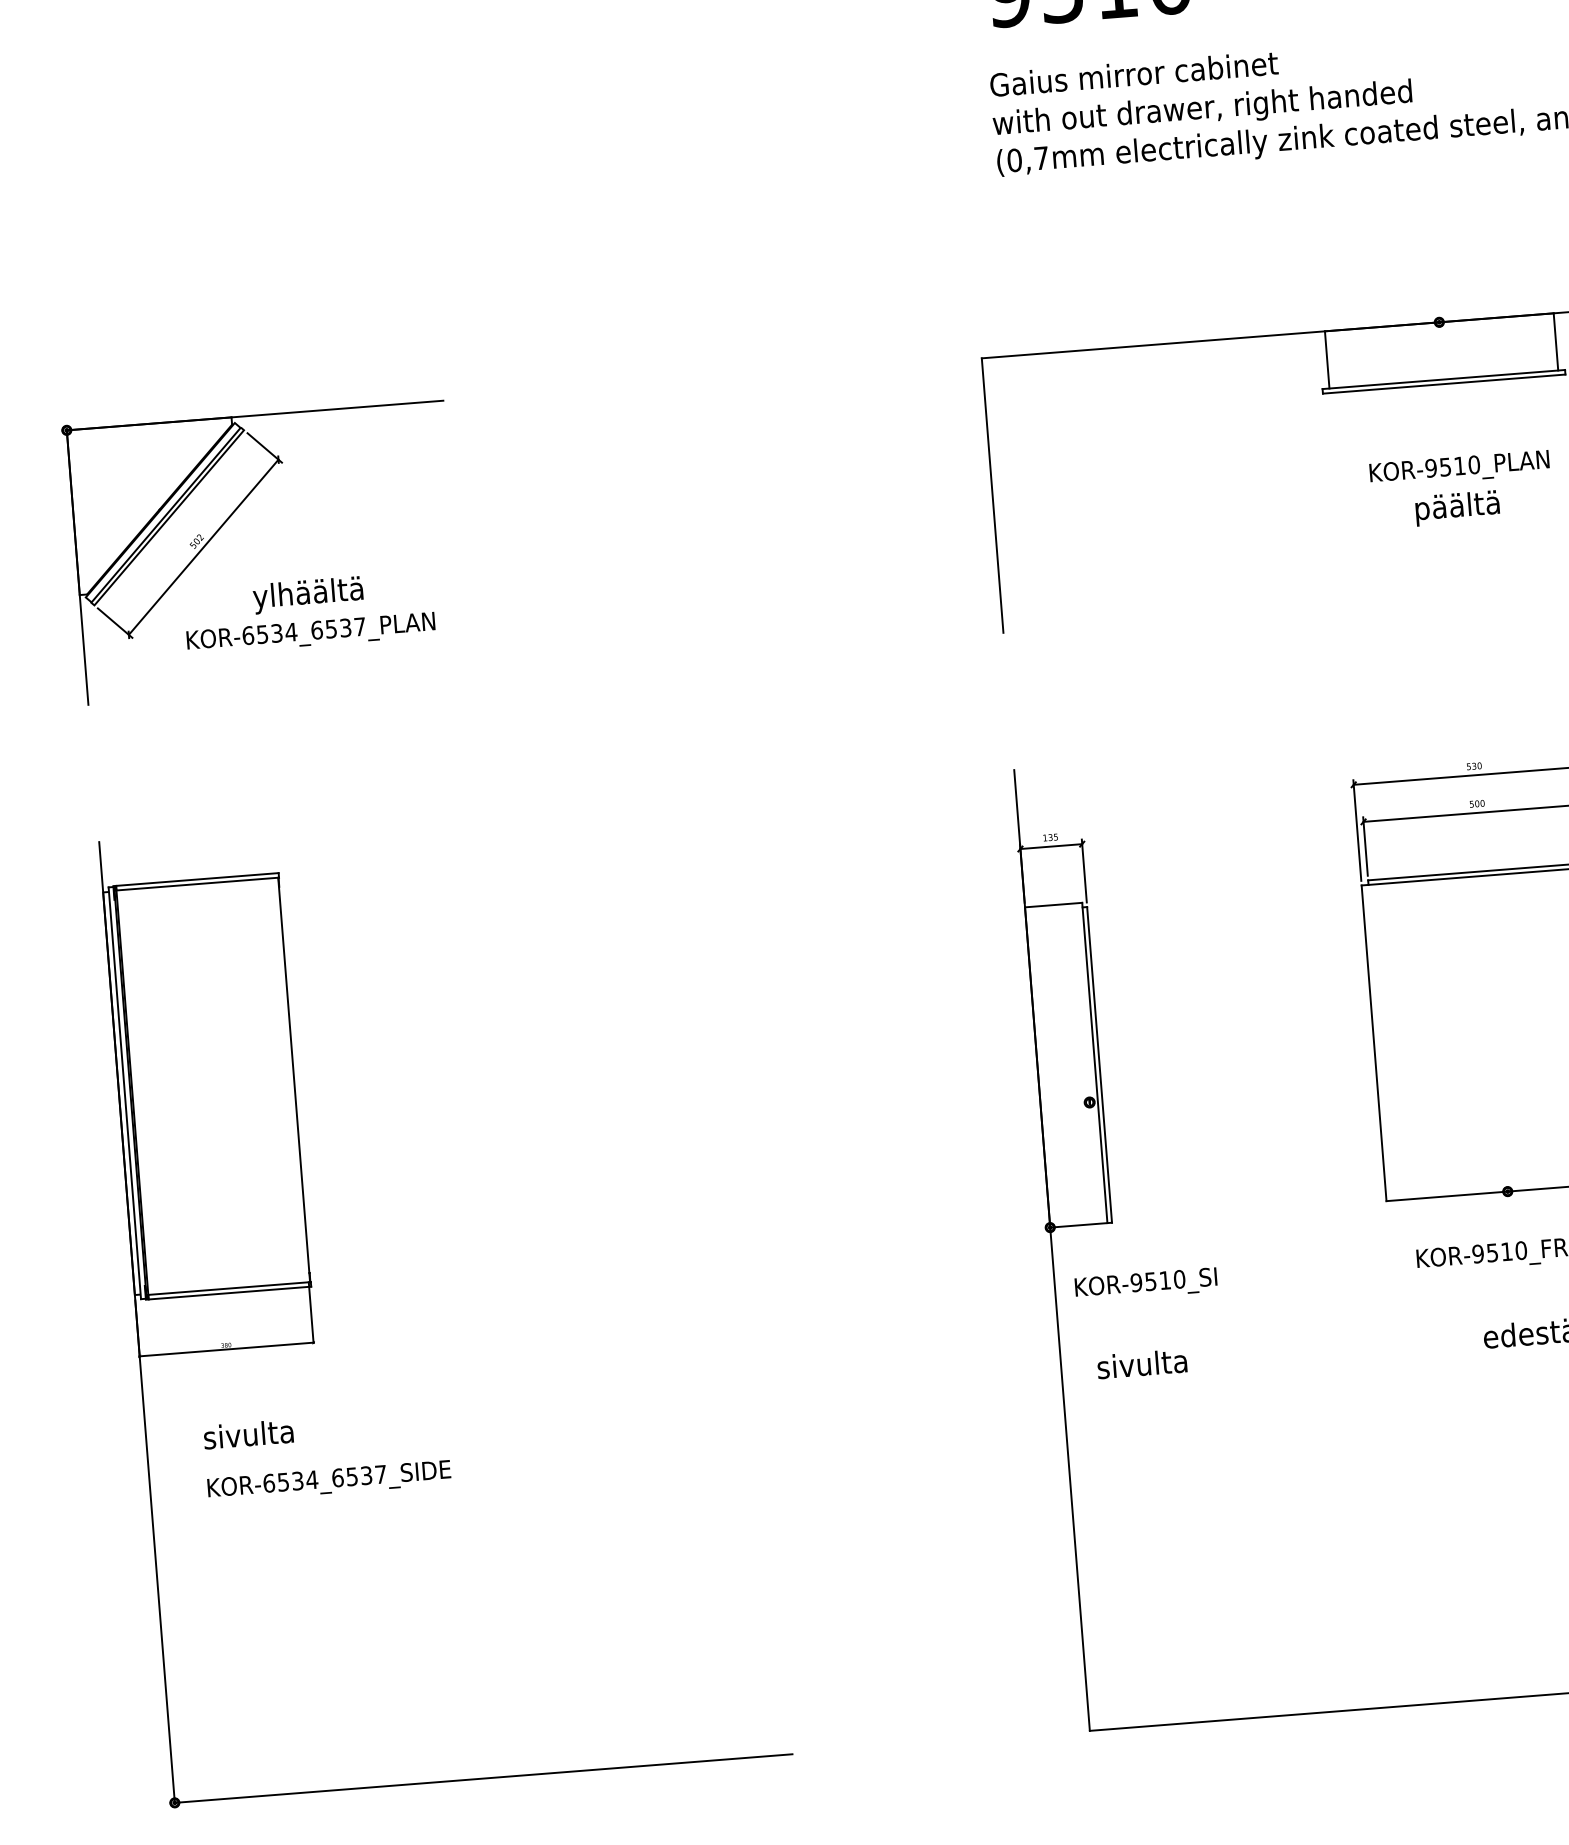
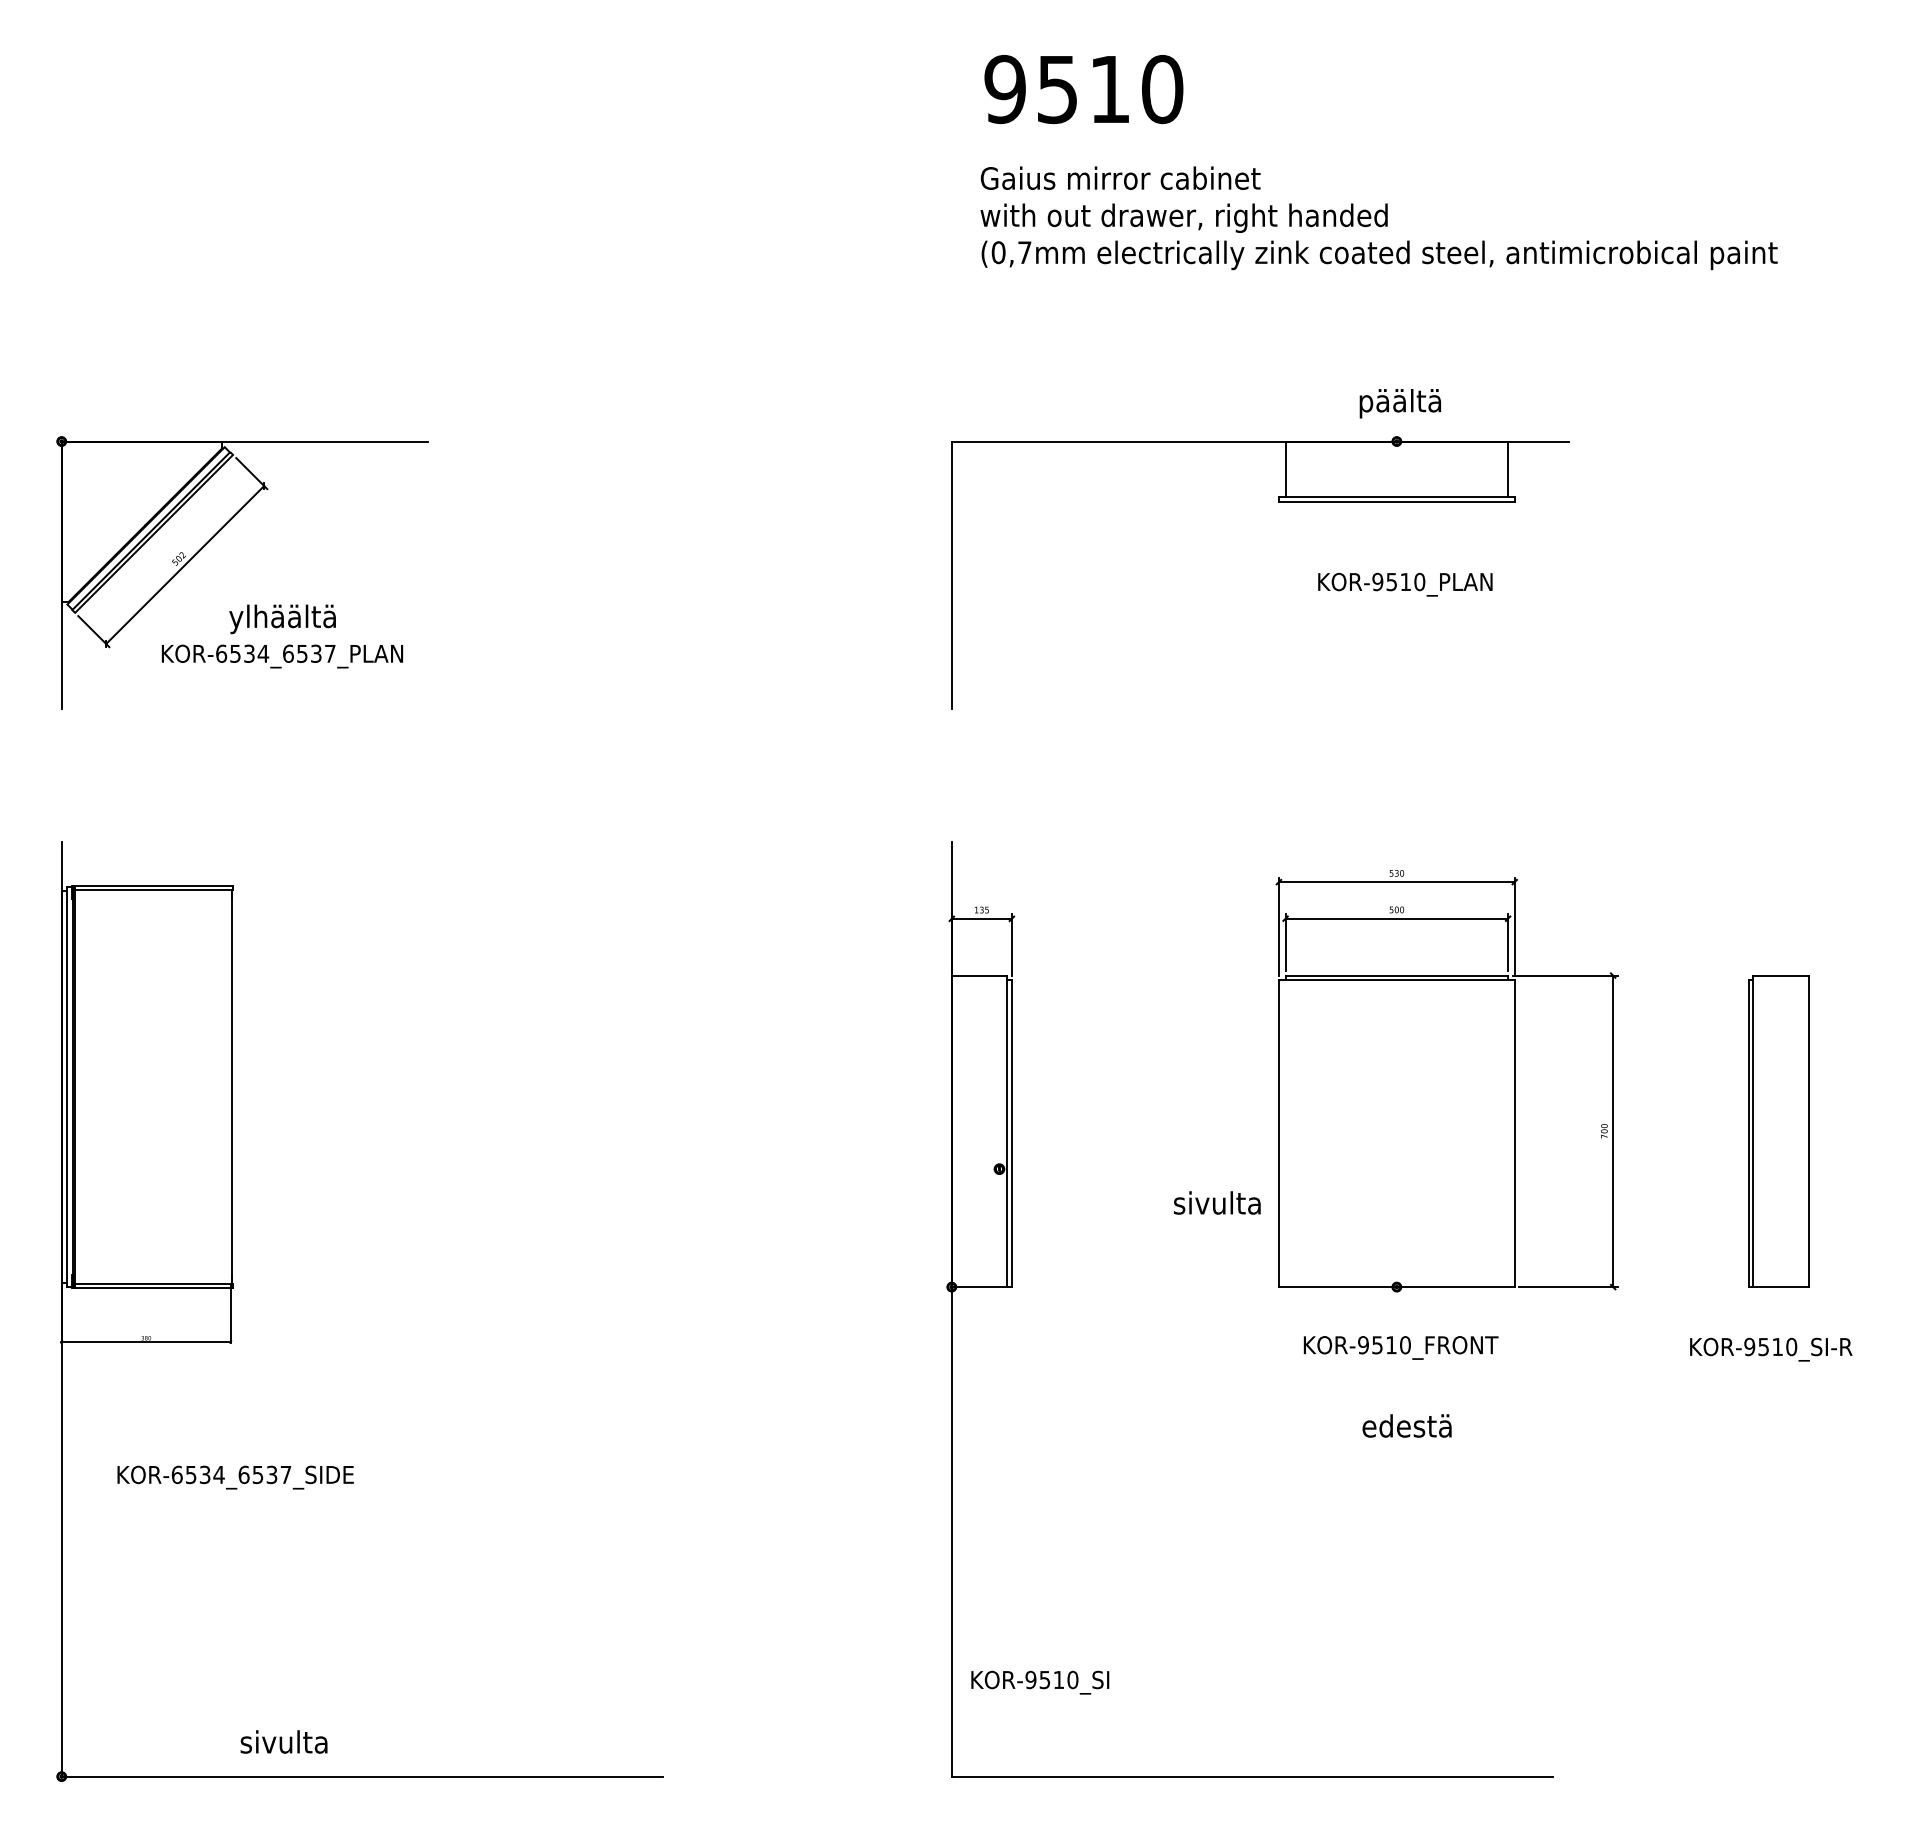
text: (1456, 508) -> (1399, 403), moved
text: (1146, 1284) -> (1040, 1682), moved
text: (1142, 1363) -> (1217, 1202), moved
text: (247, 1433) -> (283, 1741), moved

